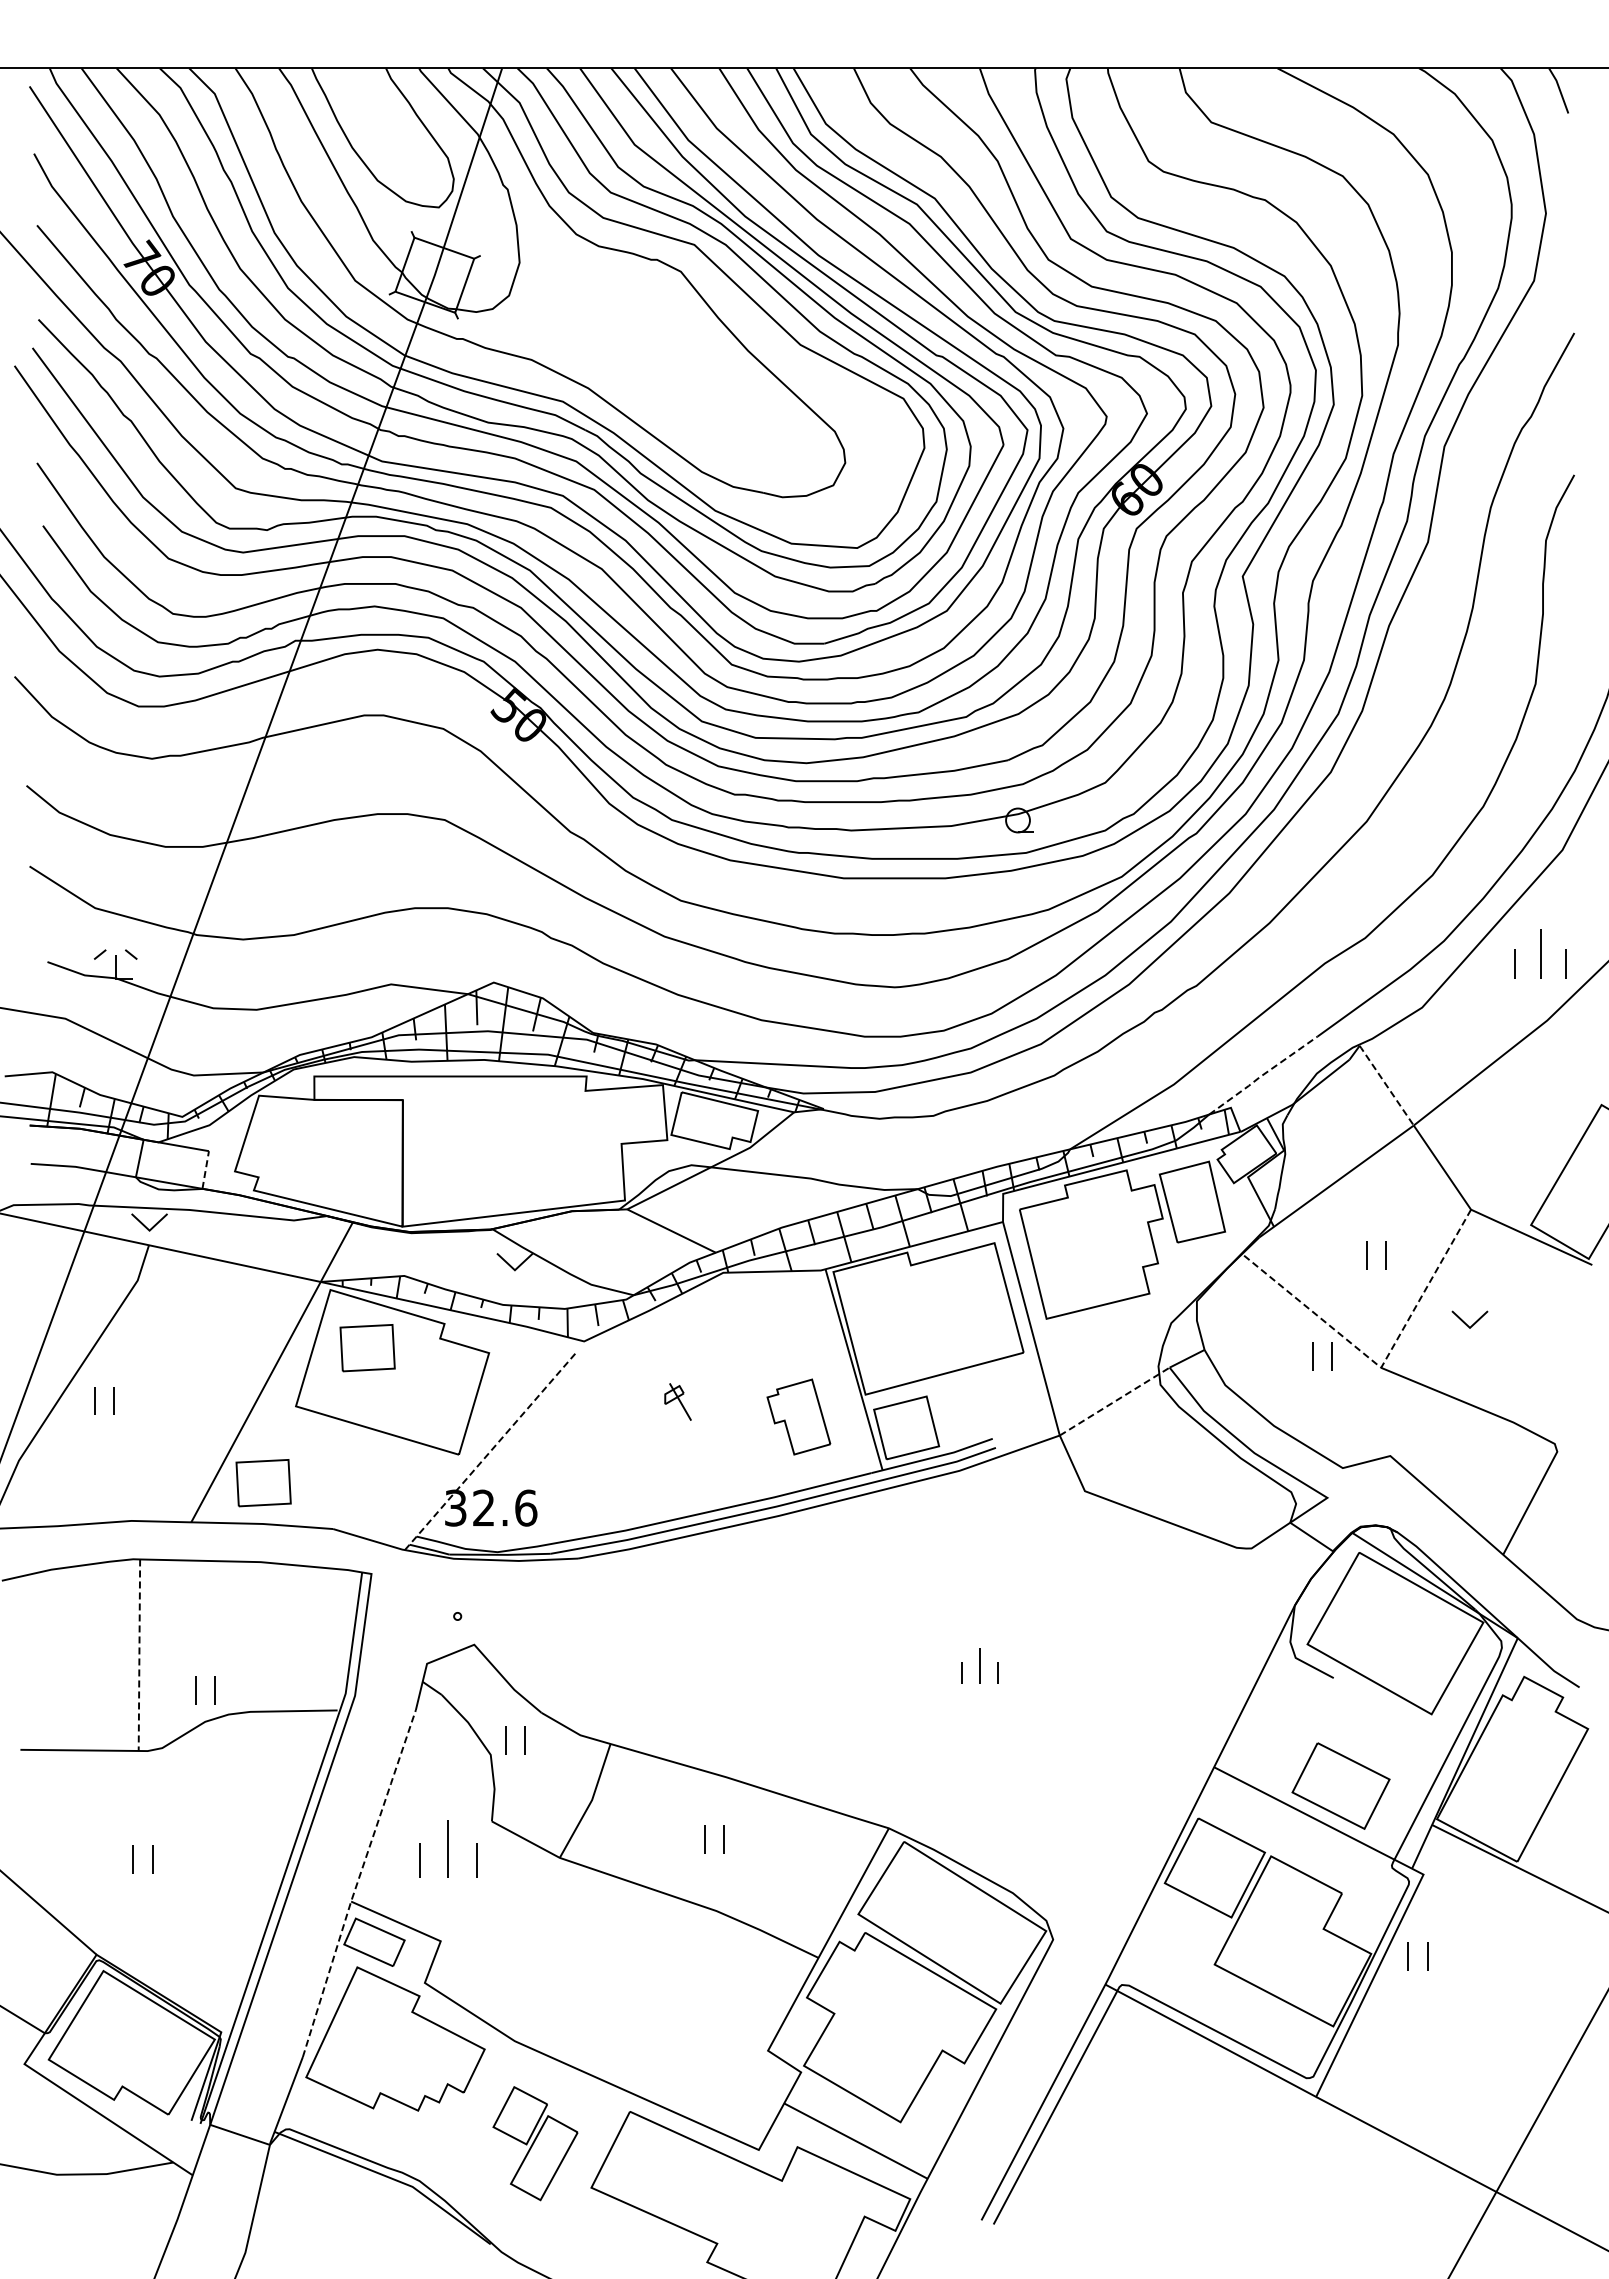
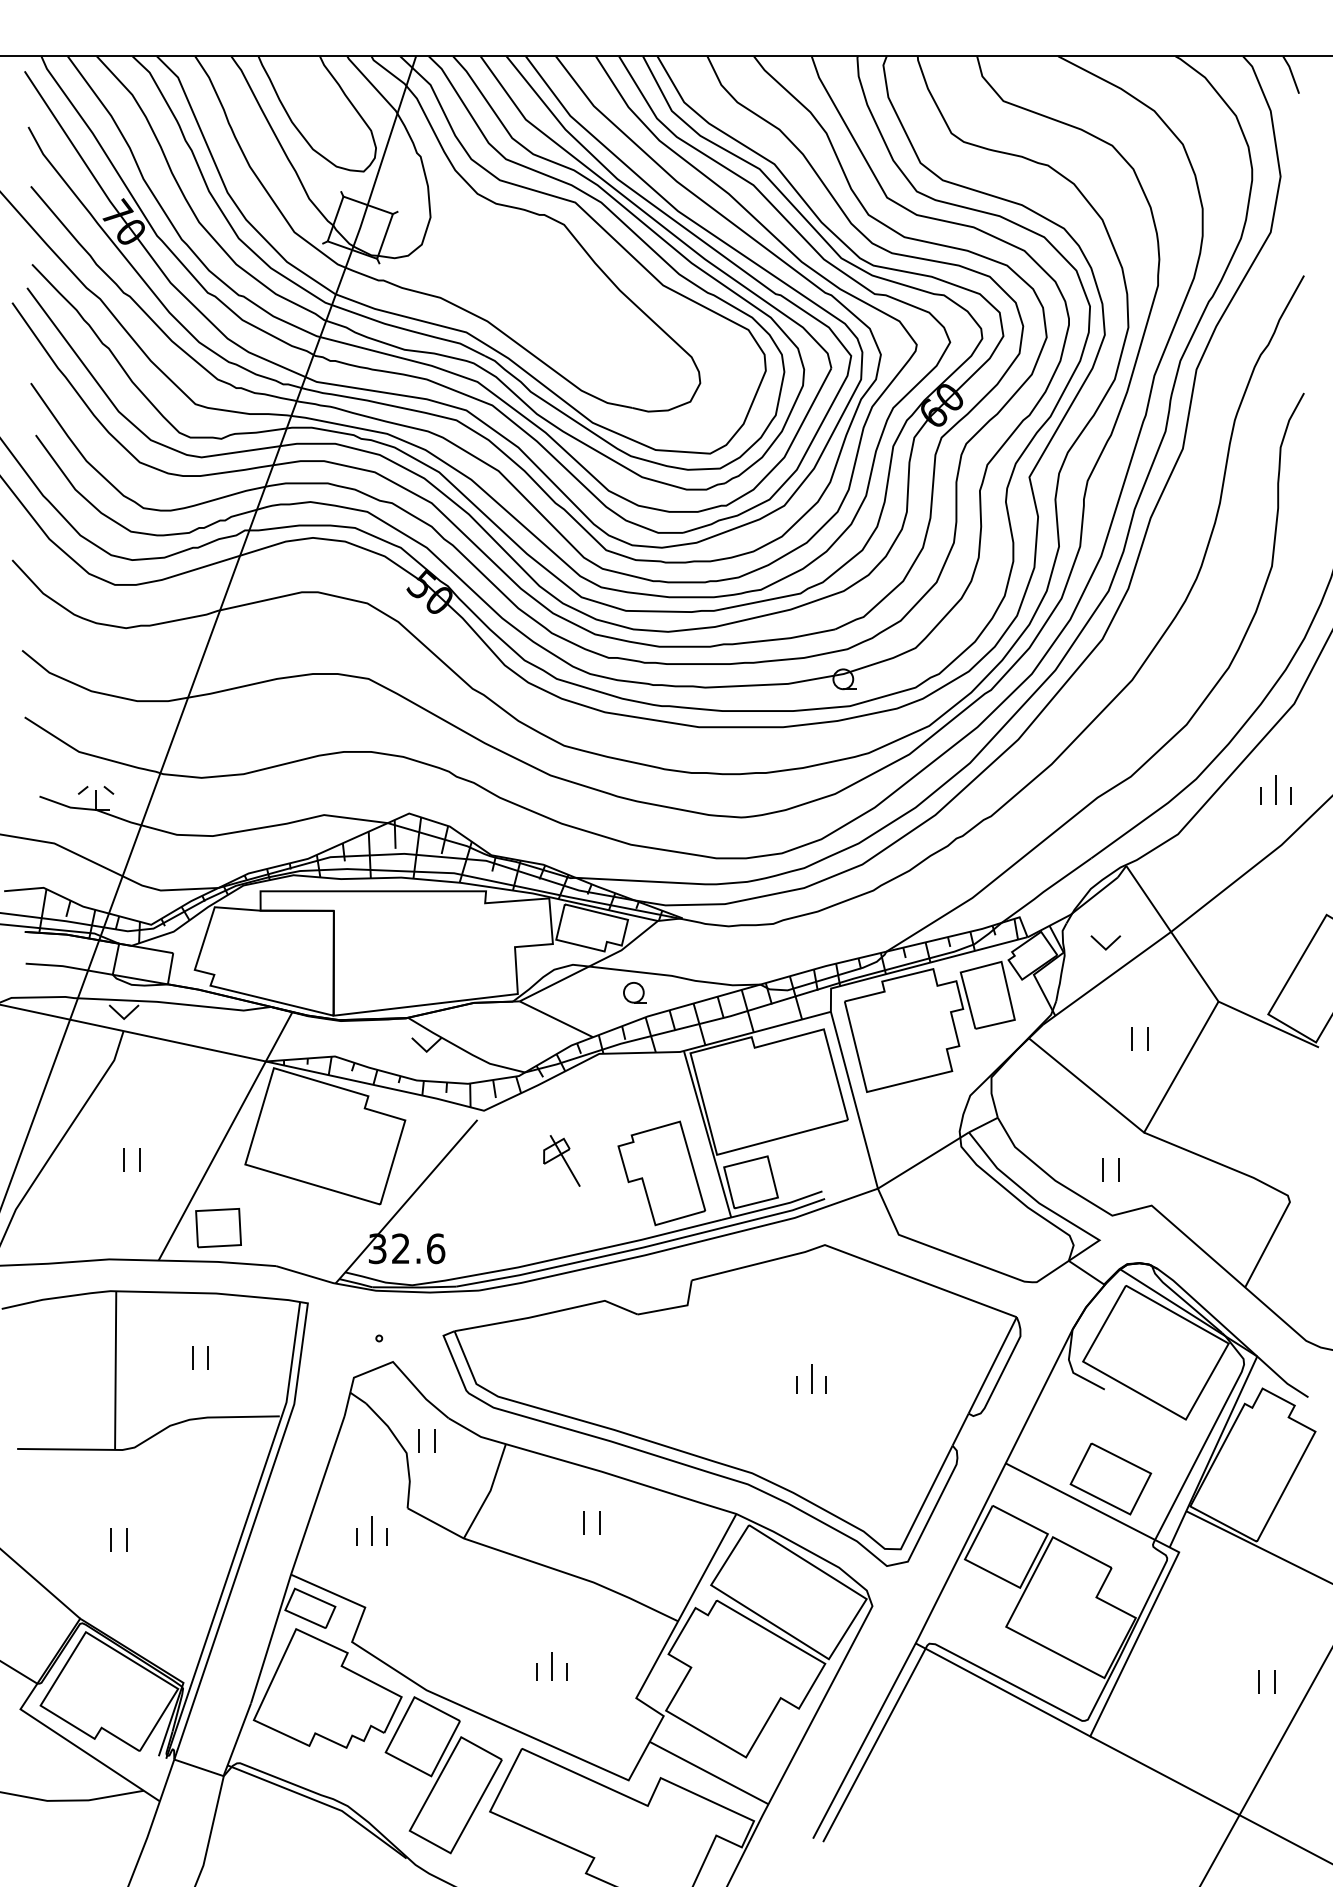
part: (1540, 953) -> (1276, 789), size x0.71
line: (1261, 1075) -> (1044, 890), dashed -> solid
line: (1386, 1085) -> (1148, 898), dashed -> solid
line: (205, 1169) -> (170, 968), dashed -> solid
part: (766, 1198) -> (635, 992), added
part: (1469, 1319) -> (1105, 942), moved
part: (367, 1348) -> (304, 1116), removed
part: (1313, 1356) -> (1102, 1170), moved
line: (1381, 1367) -> (1144, 1132), dashed -> solid
part: (95, 1400) -> (124, 1159), moved
line: (1115, 1400) -> (924, 1159), dashed -> solid
part: (677, 1401) -> (561, 1160), size x1.67
part: (798, 1416) -> (661, 1172), size x1.67
line: (489, 1452) -> (405, 1202), dashed -> solid
line: (139, 1655) -> (115, 1370), dashed -> solid
part: (196, 1690) -> (192, 1357), moved
part: (883, 1697) -> (731, 1405), added
part: (448, 1848) -> (371, 1530), size x0.62
line: (357, 1882) -> (296, 1558), dashed -> solid
part: (1408, 1956) -> (1259, 1682), moved
part: (665, 2011) -> (551, 1665), added
part: (535, 2143) -> (443, 1775), size x1.67

